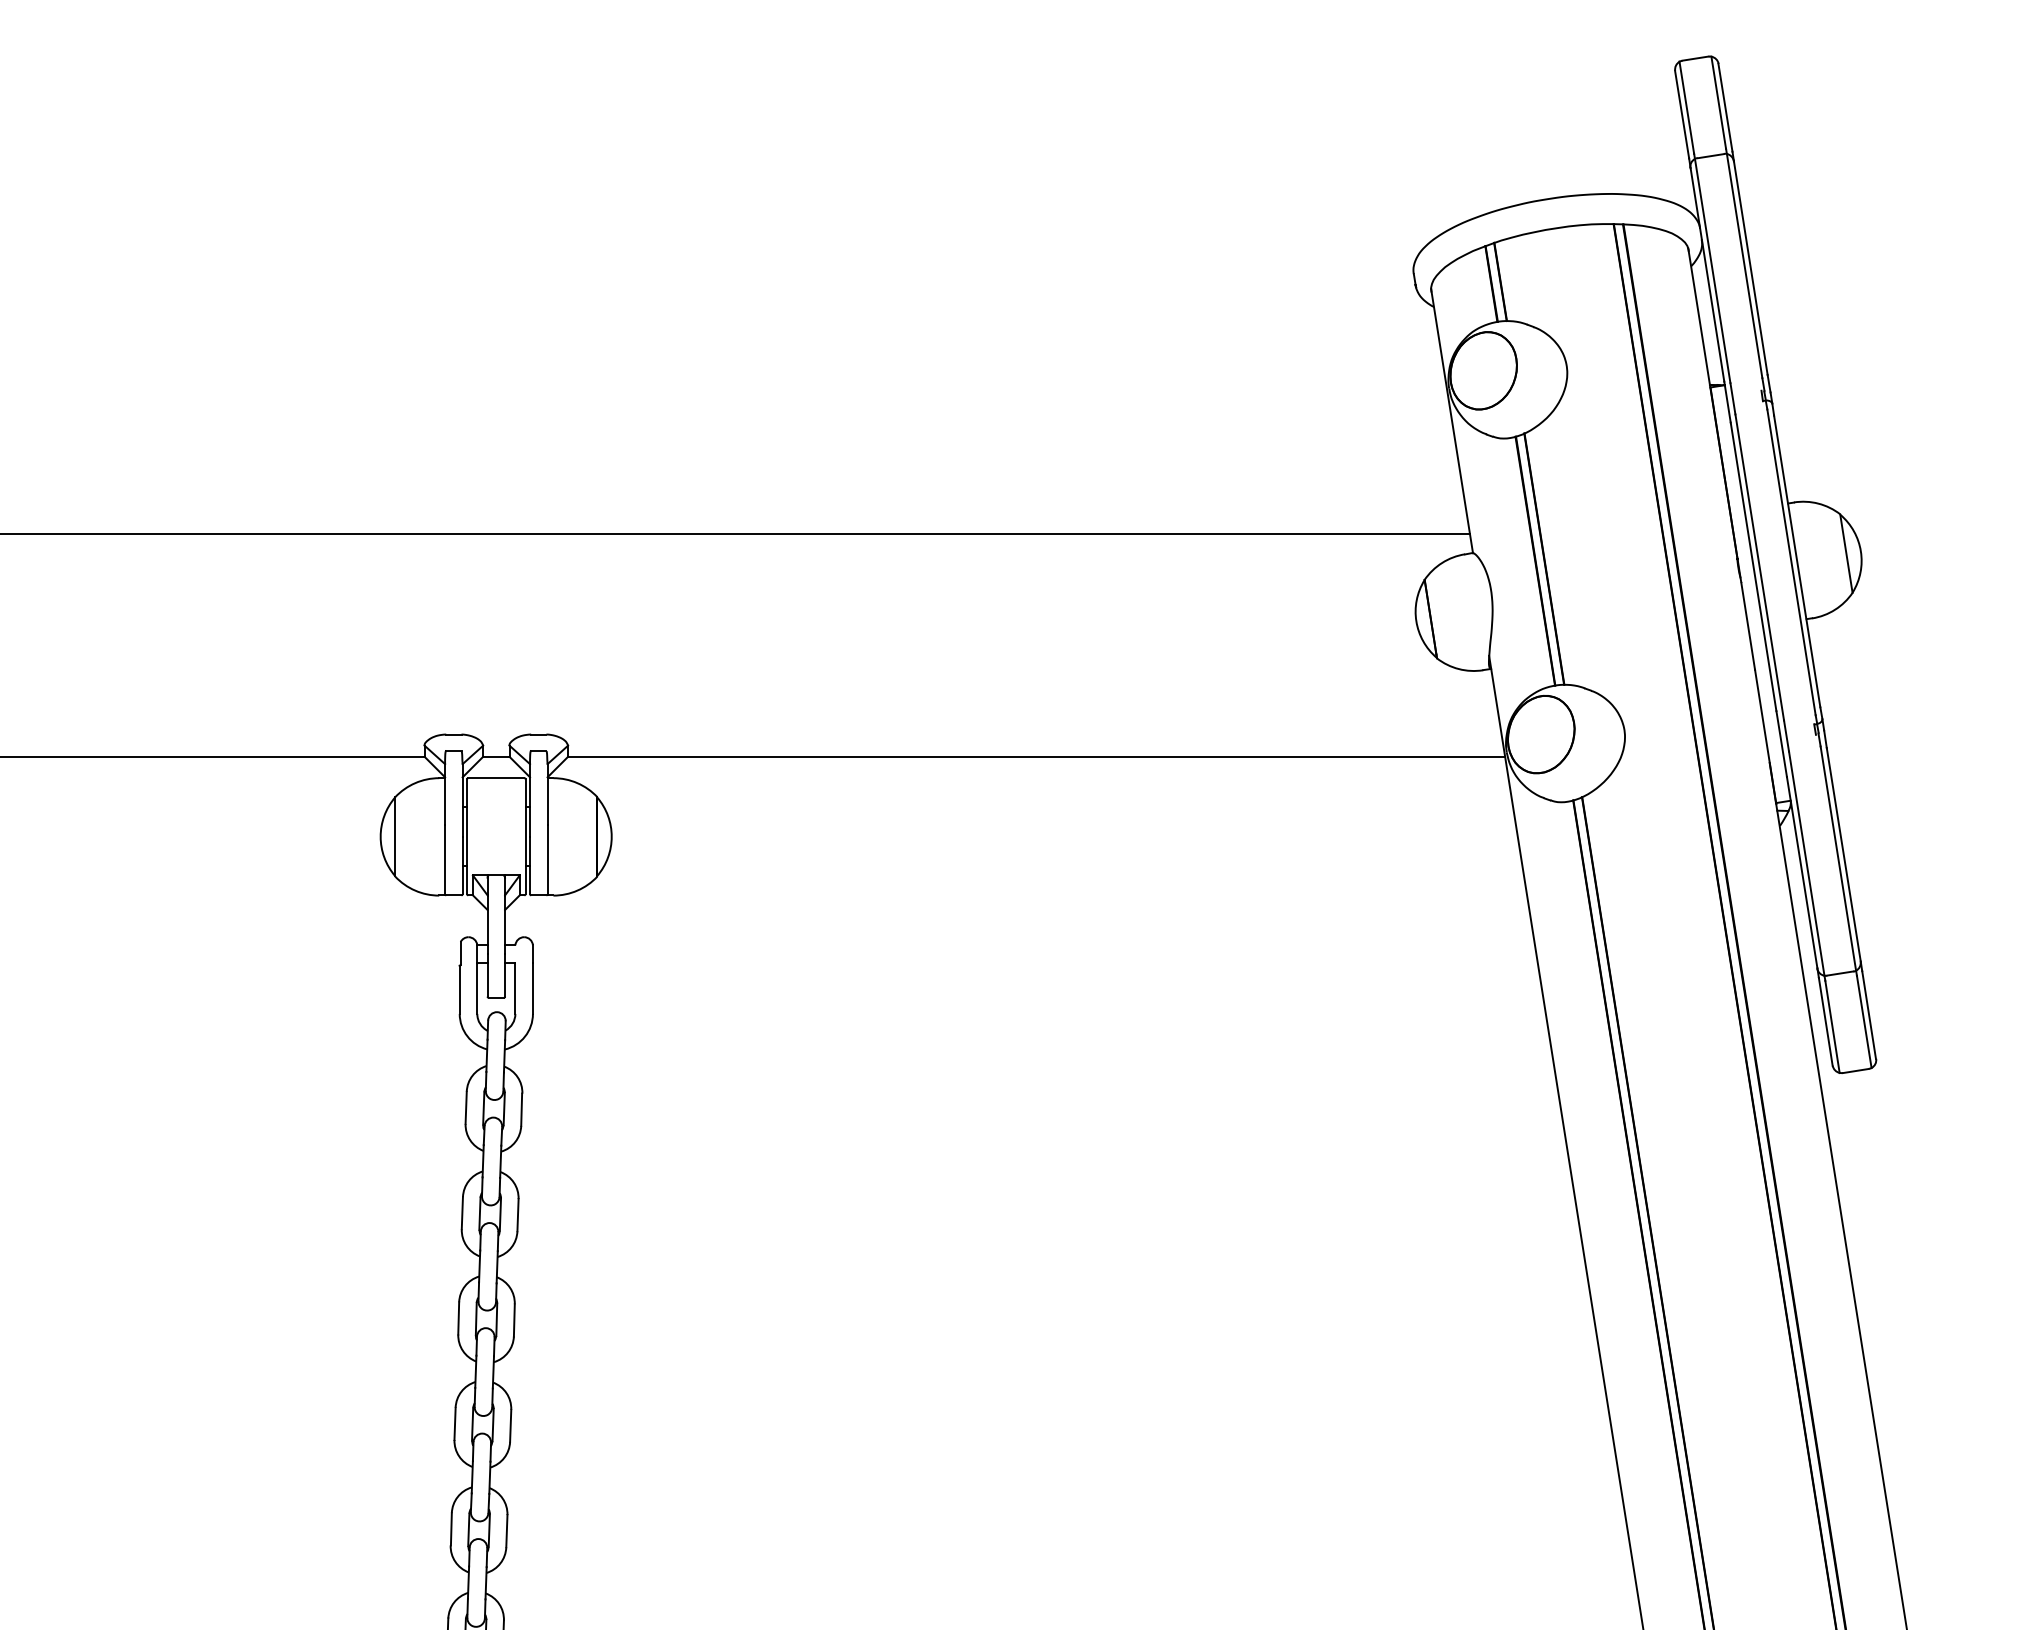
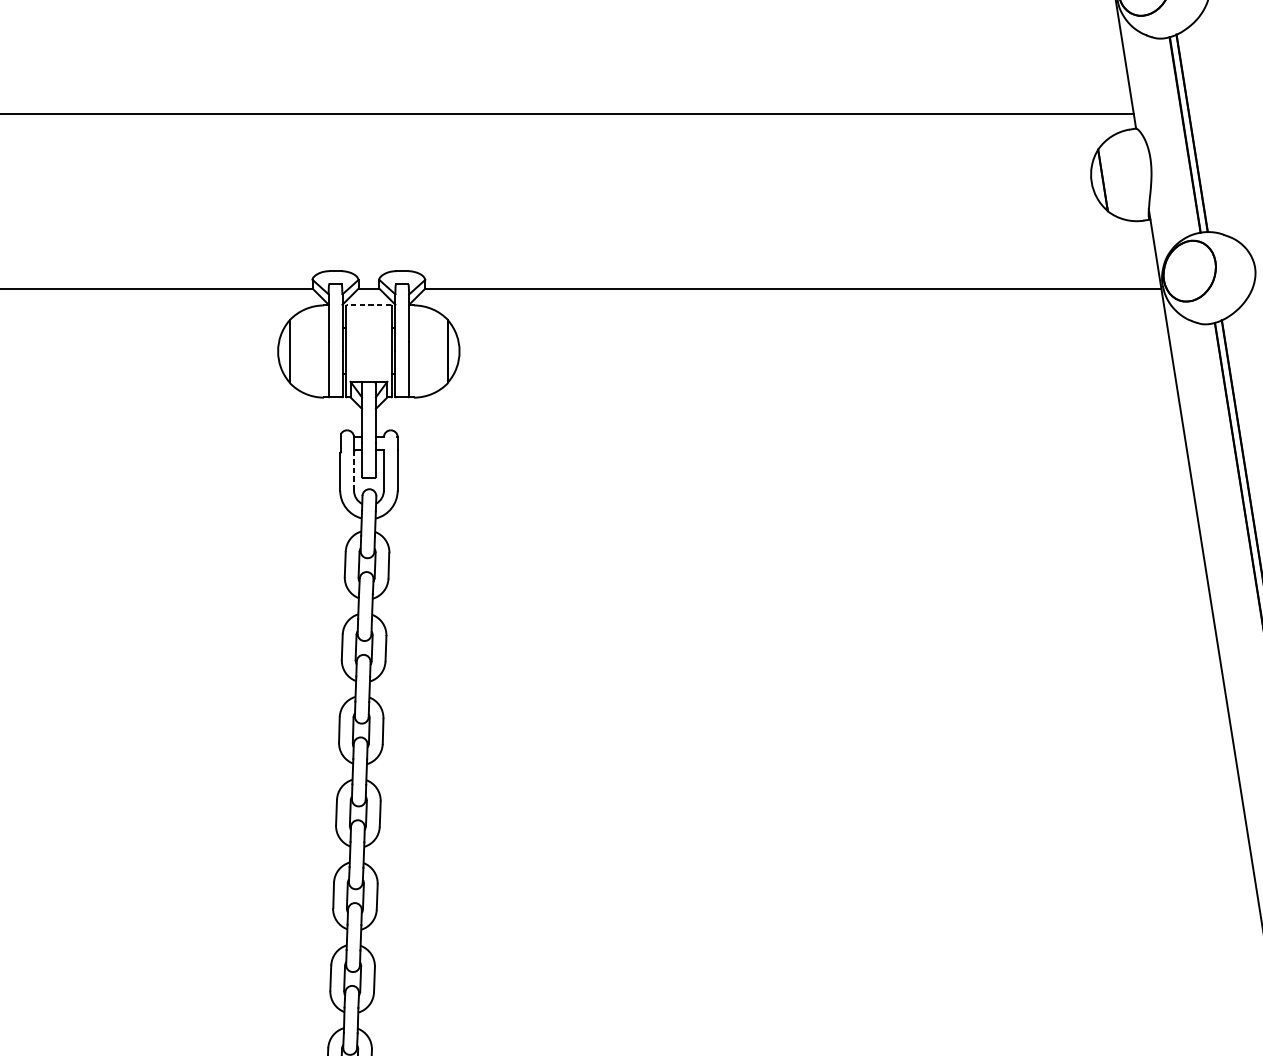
line: (495, 778) -> (368, 305), solid -> dashed
line: (477, 987) -> (354, 469), solid -> dashed

